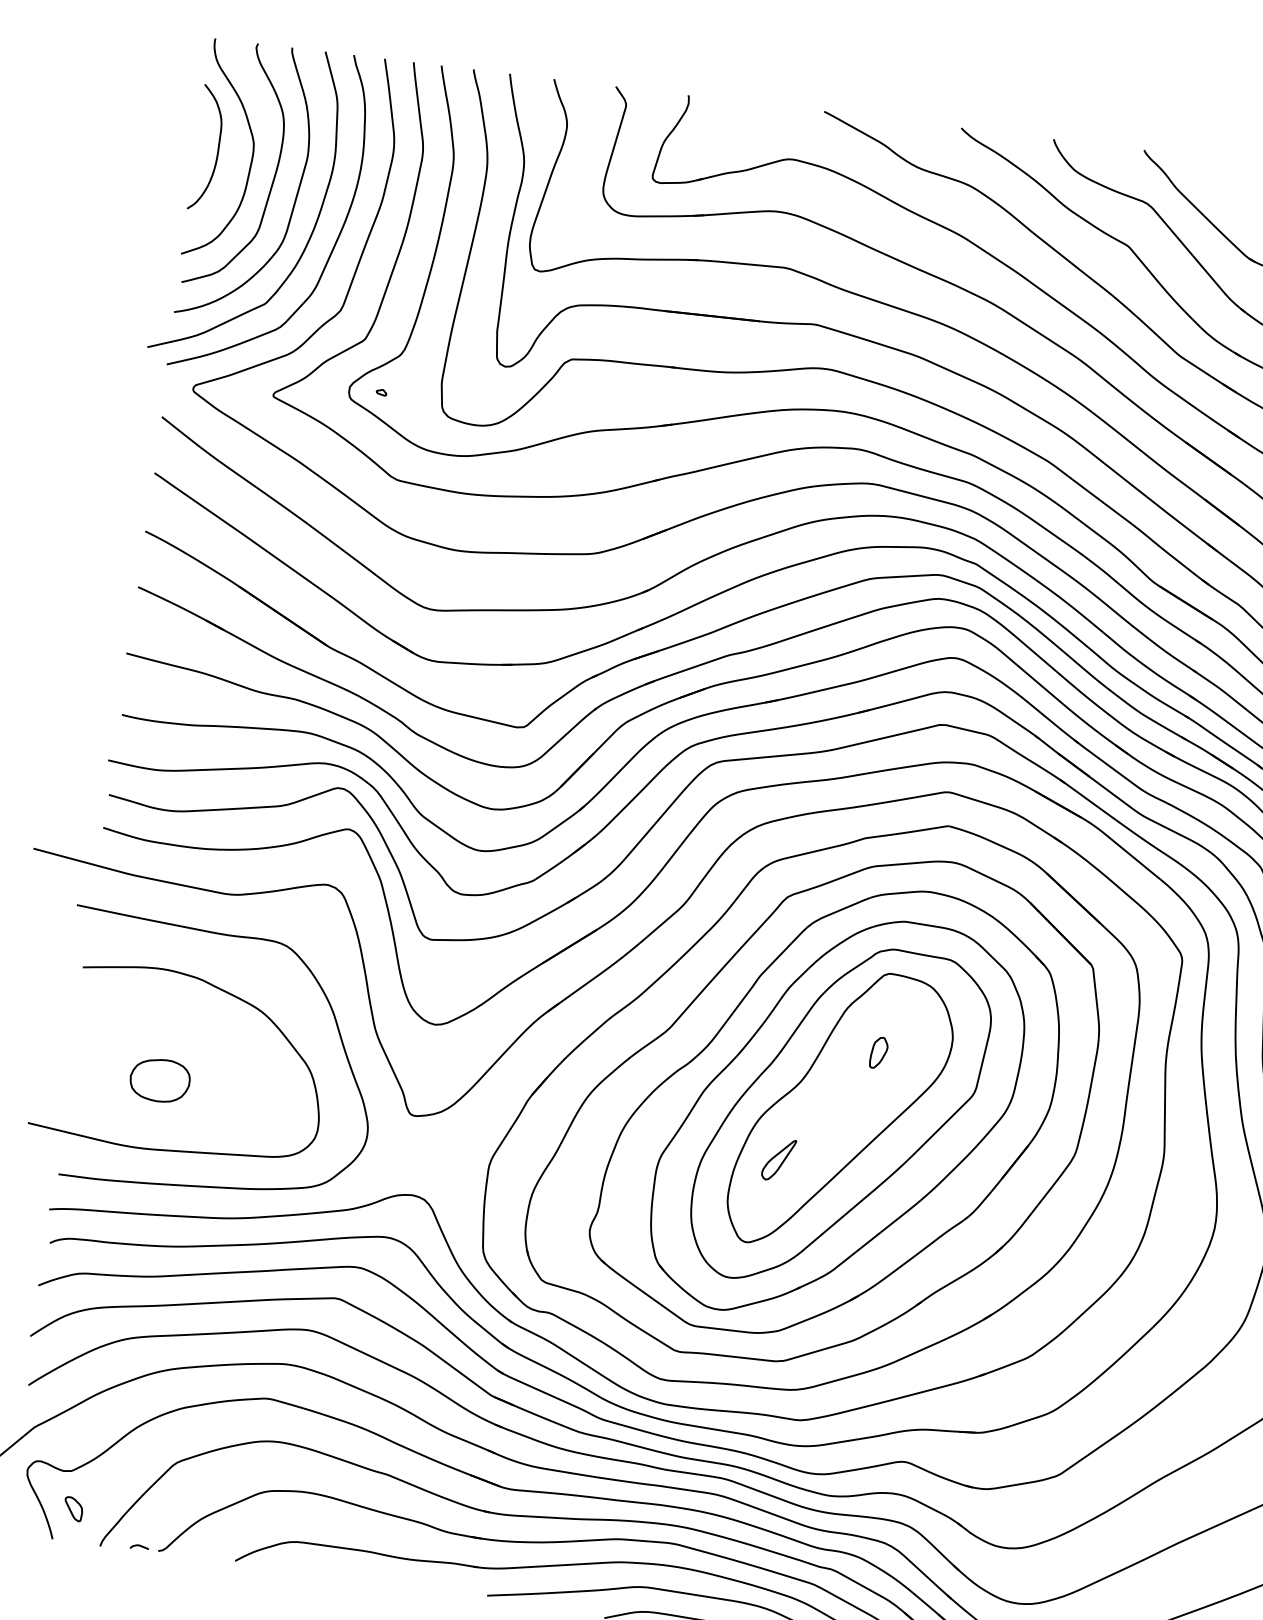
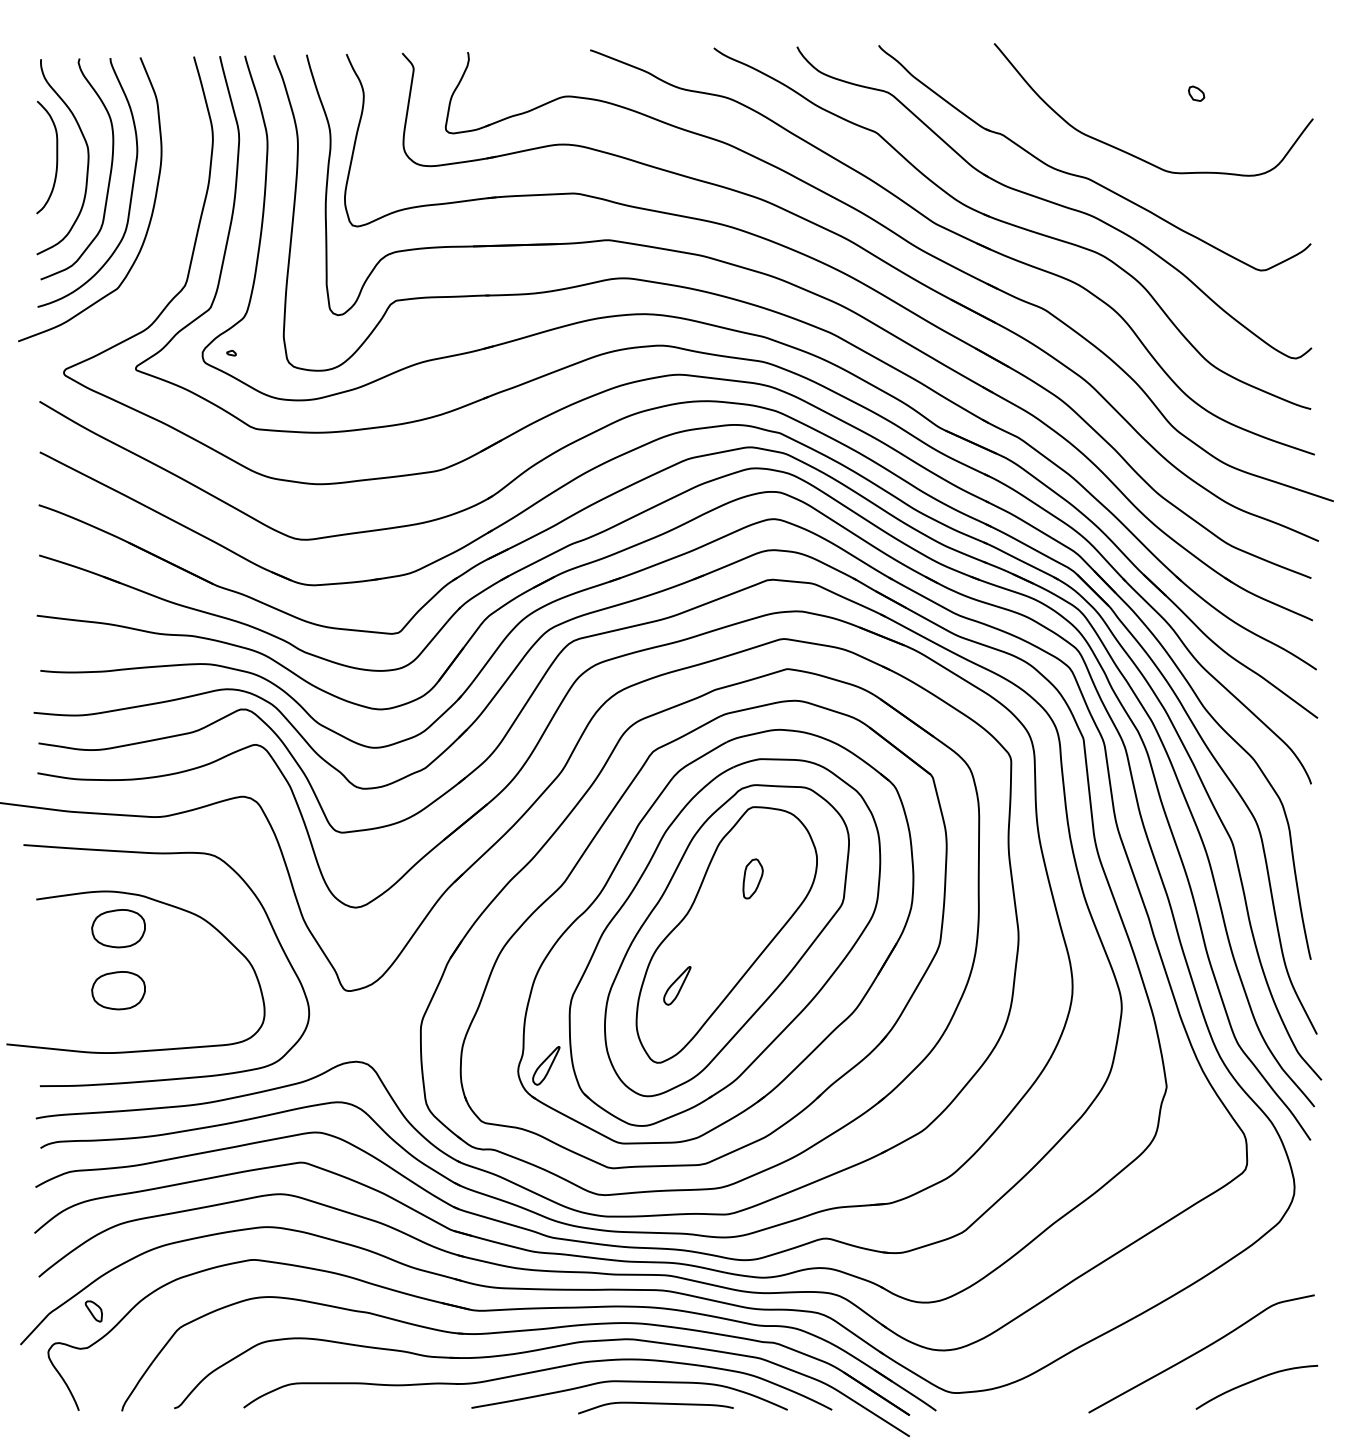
curve: (337, 235) -> (173, 219), removed
part: (169, 1011) -> (118, 928), added
part: (879, 1052) -> (753, 878), size x1.4
part: (622, 1228) -> (546, 1065), added
part: (73, 1509) -> (93, 1311), moved
curve: (138, 1546) -> (156, 1406), removed

